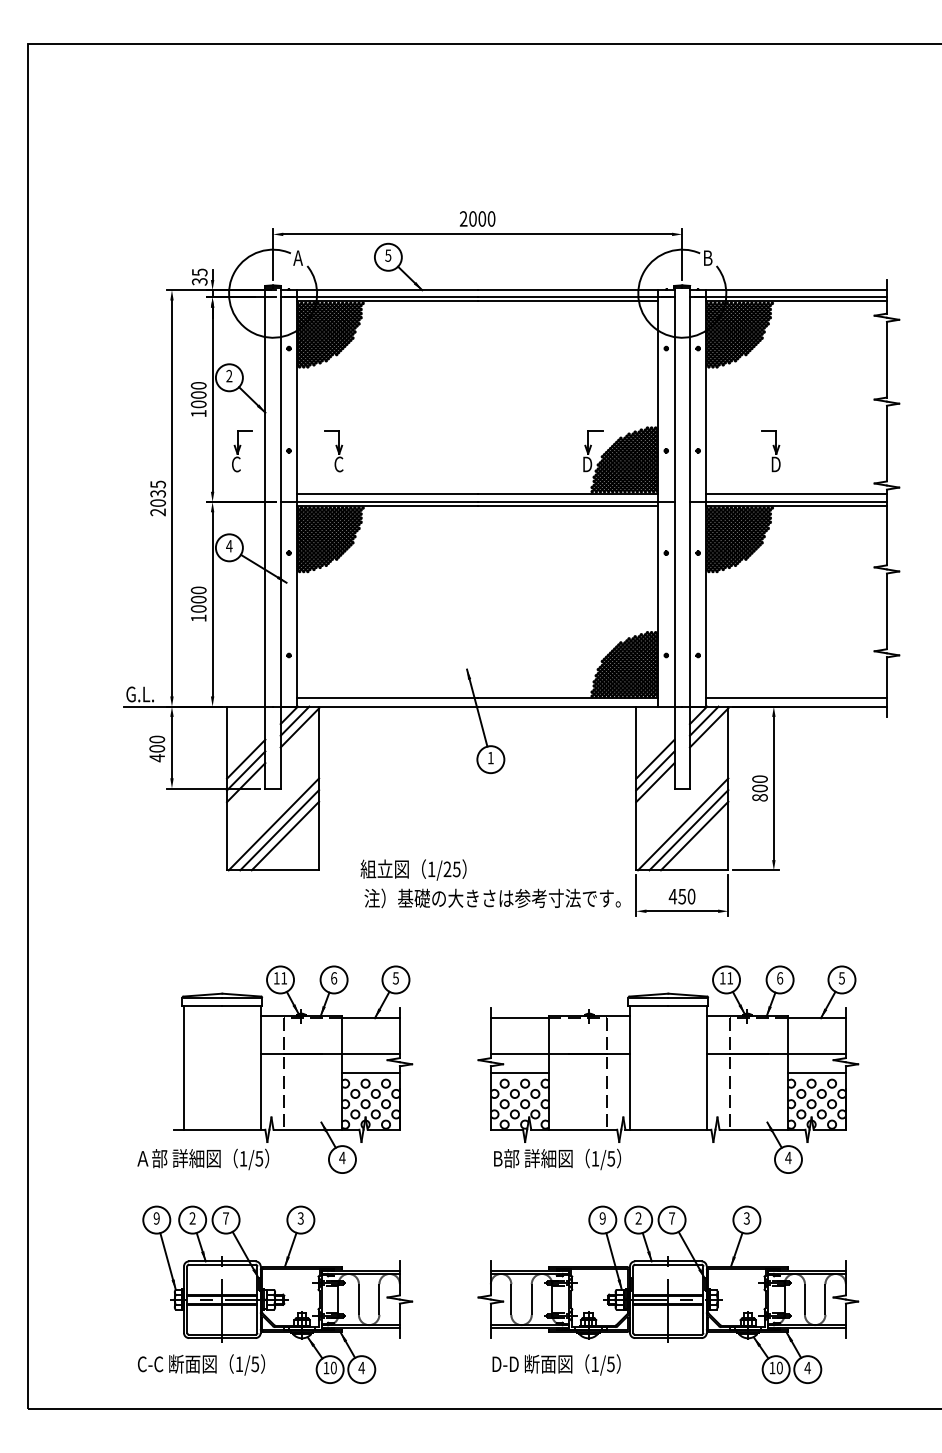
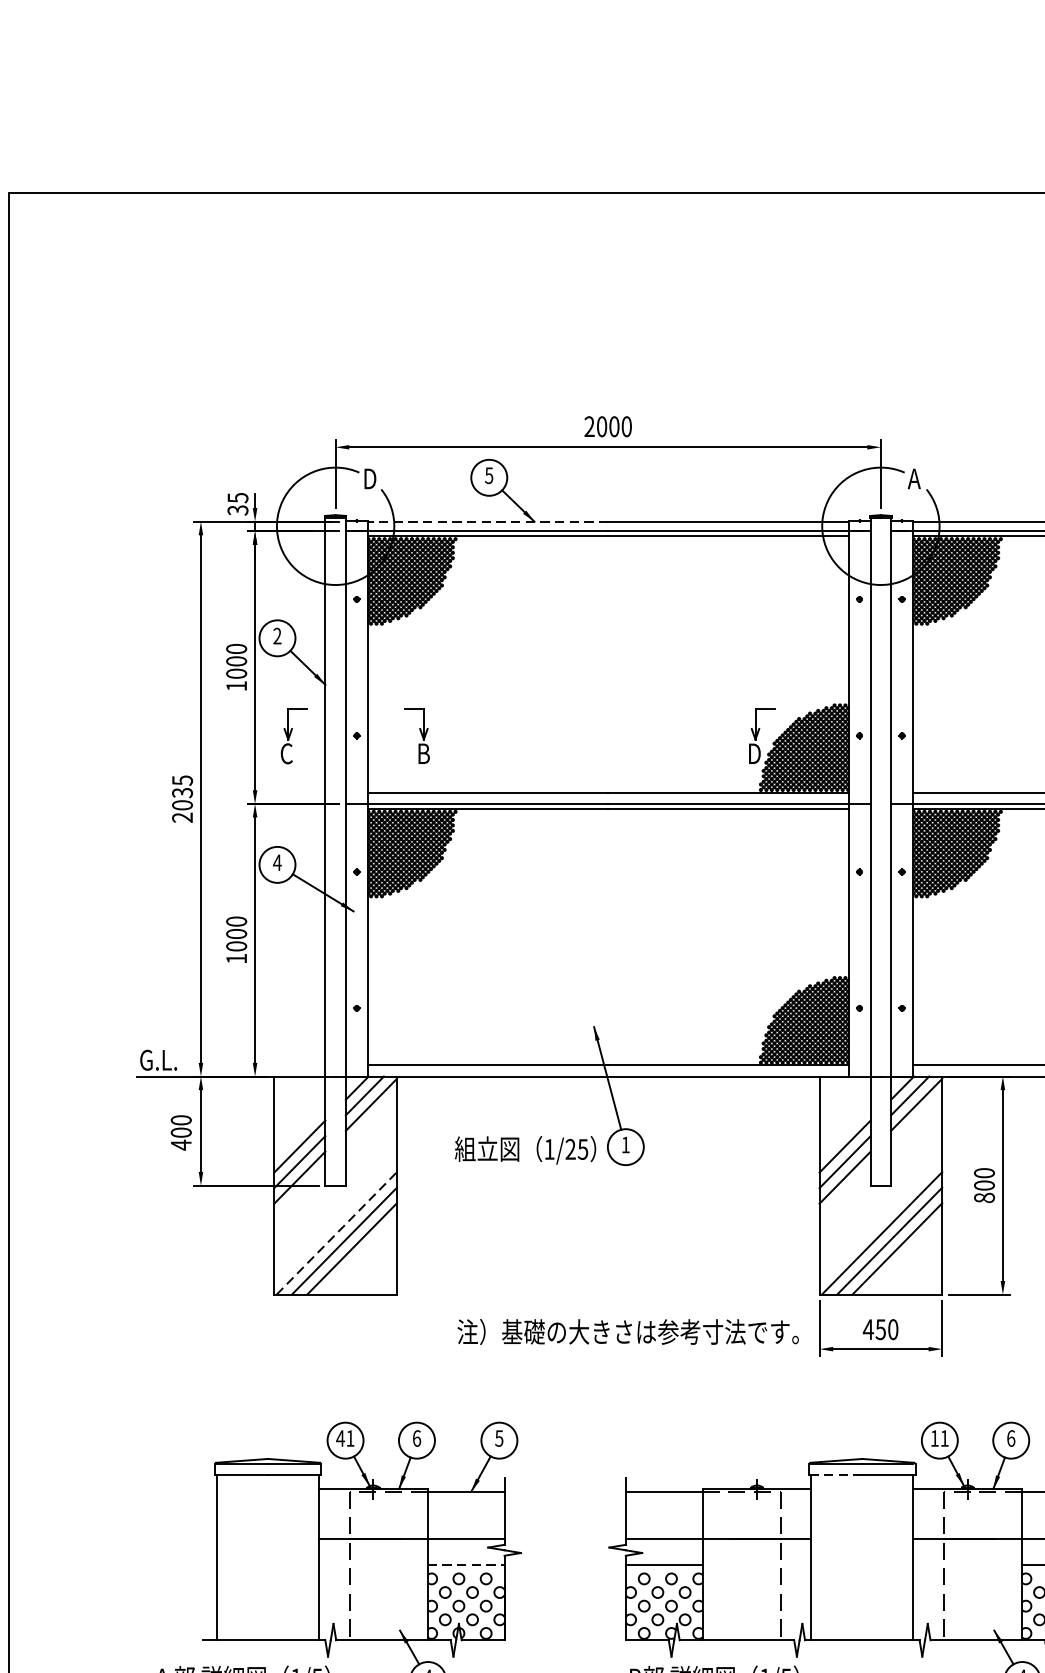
text: (298, 257) -> (369, 478), A -> D
text: (707, 257) -> (914, 478), B -> A
line: (386, 290) -> (486, 522), solid -> dashed
part: (770, 451) -> (998, 736), removed
text: (338, 464) -> (422, 753), C -> B
line: (274, 824) -> (337, 1233), solid -> dashed
text: (413, 869) -> (525, 1149), moved
text: (276, 978) -> (340, 1438), 11 -> 41
line: (648, 1005) -> (835, 1474), solid -> dashed
line: (370, 1073) -> (465, 1565), solid -> dashed

